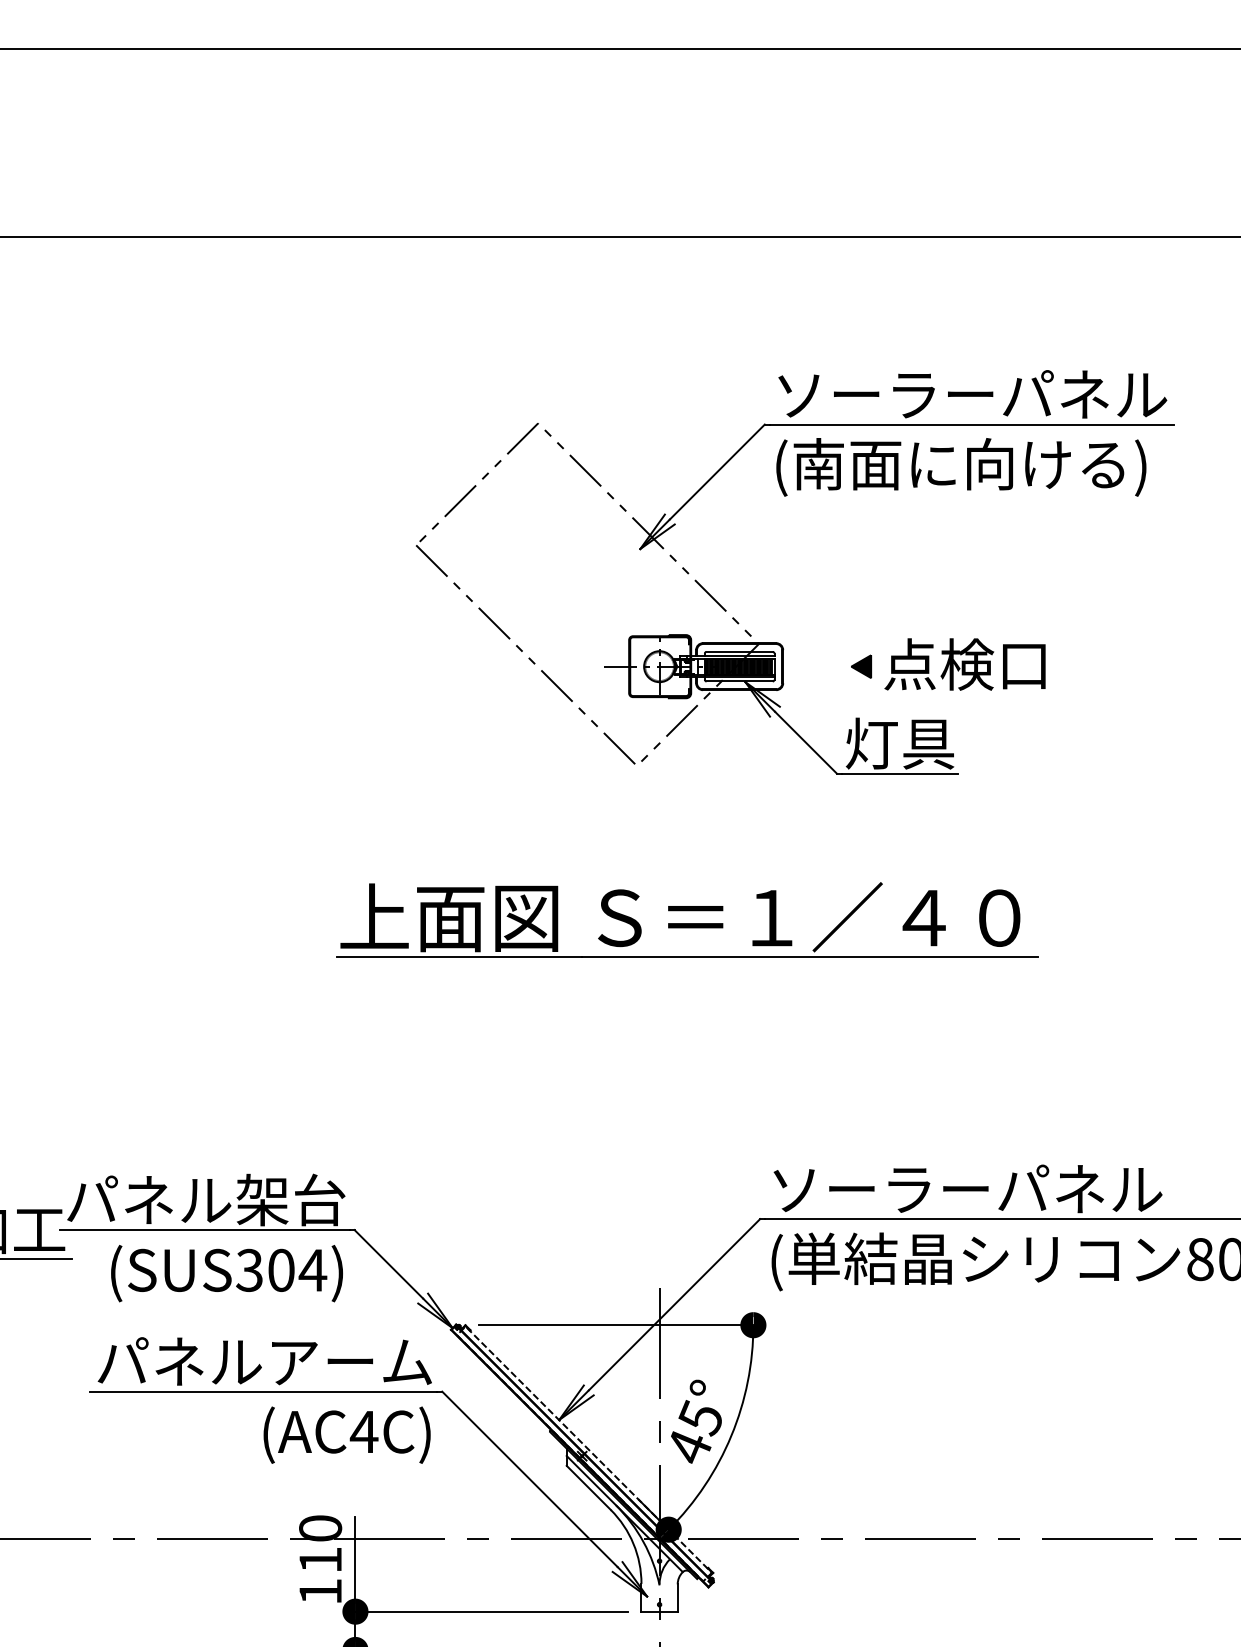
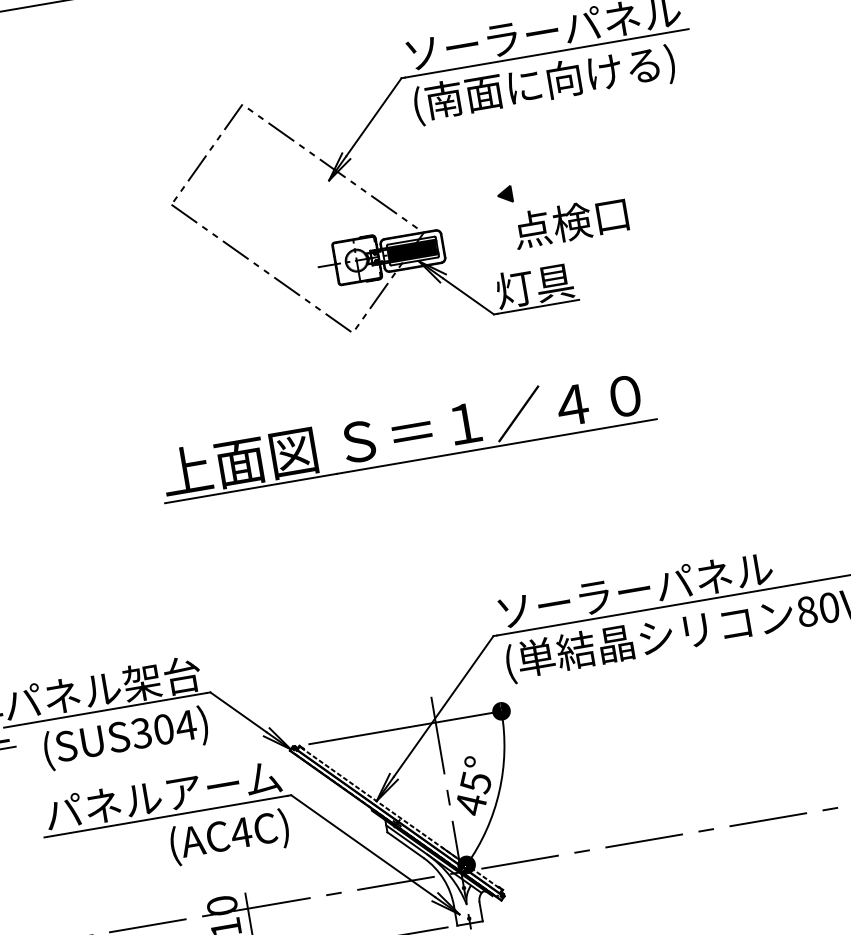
part: (861, 666) -> (504, 194), moved

